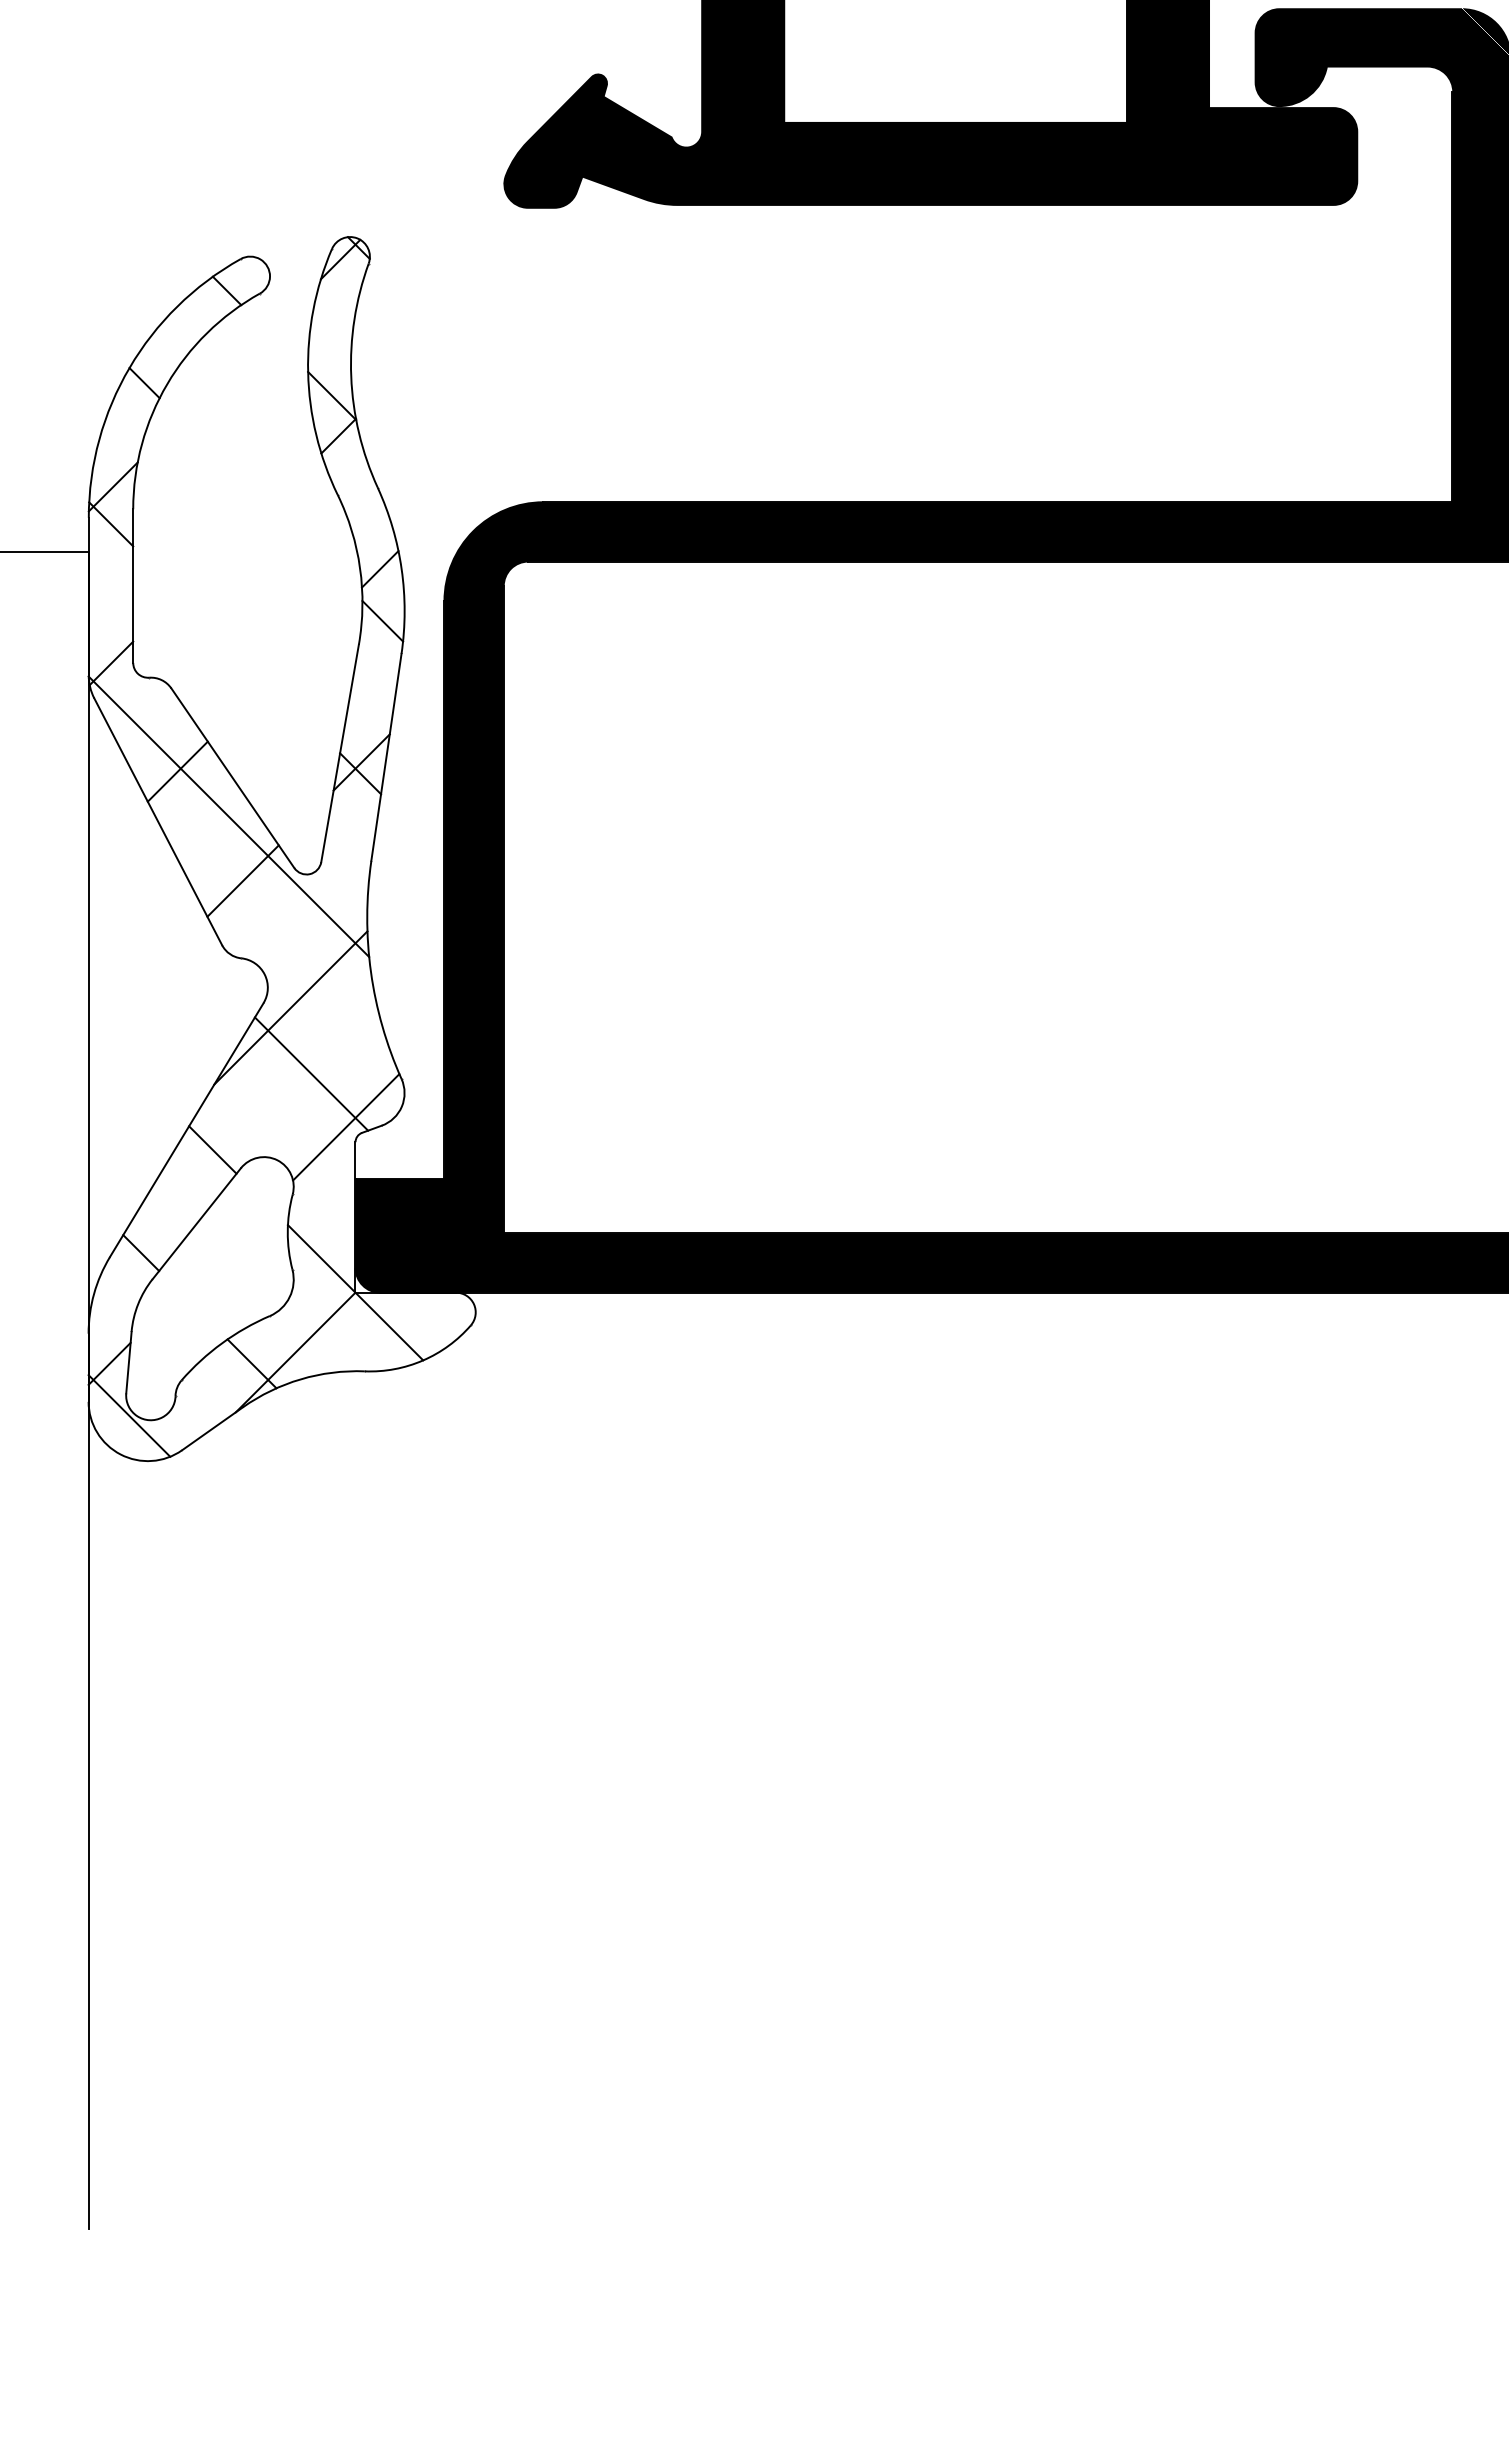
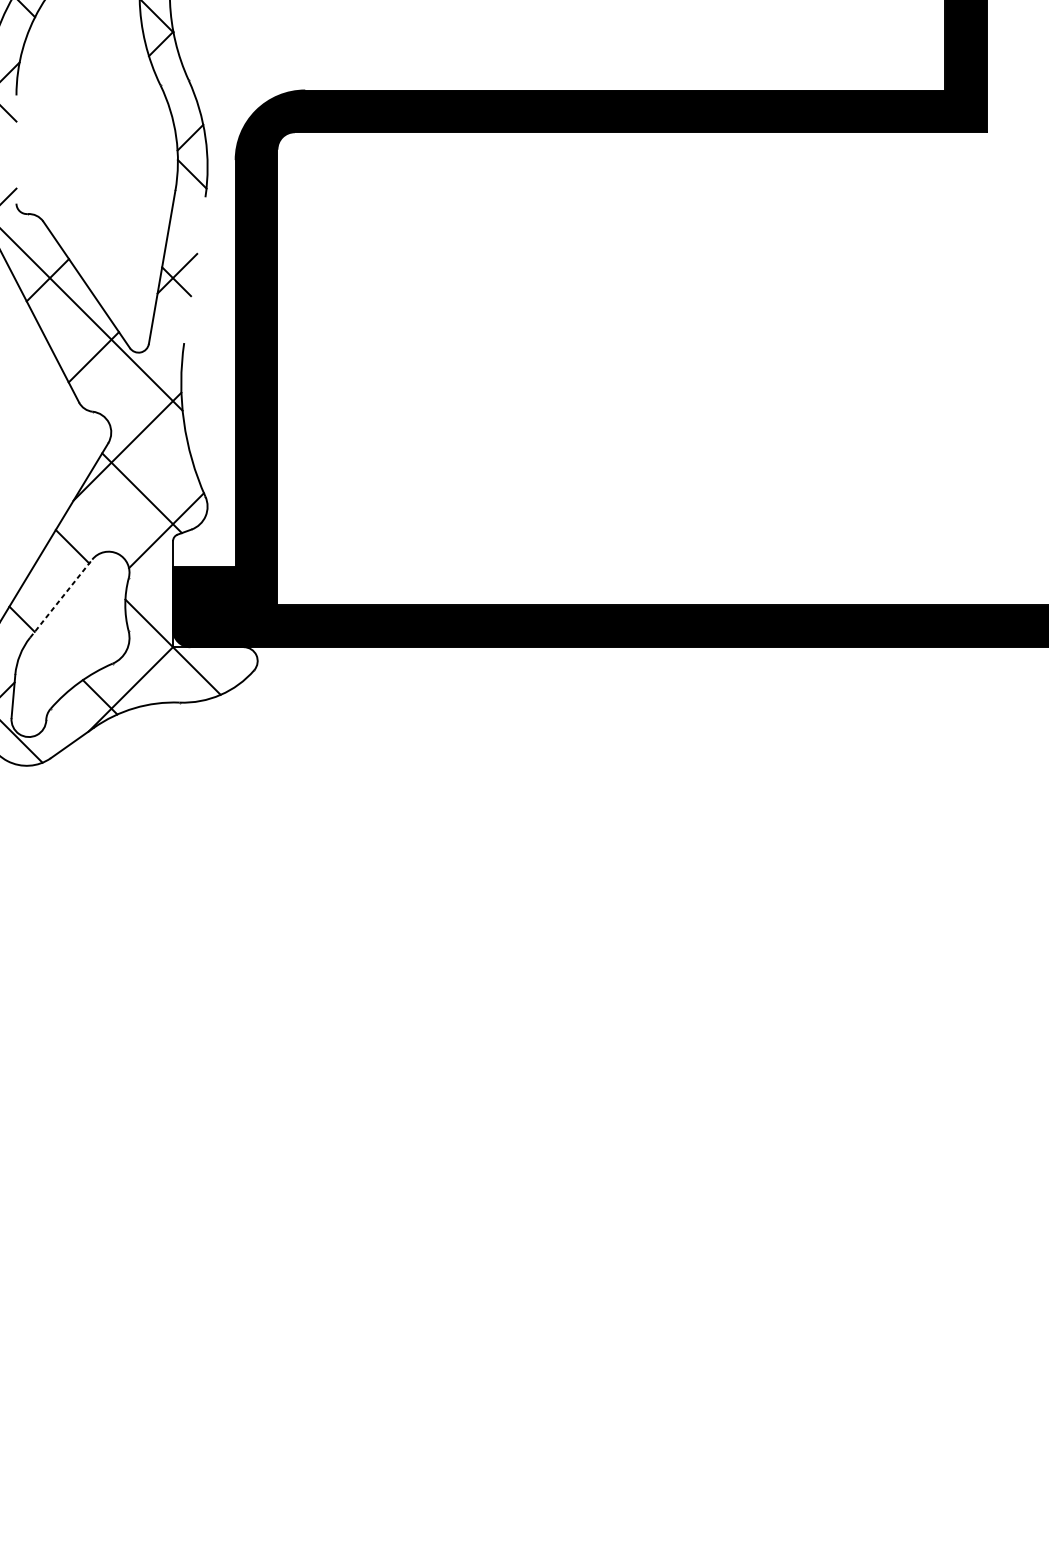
line: (133, 585) -> (16, 149), removed
line: (386, 756) -> (194, 269), removed
line: (196, 1223) -> (61, 598), solid -> dashed

